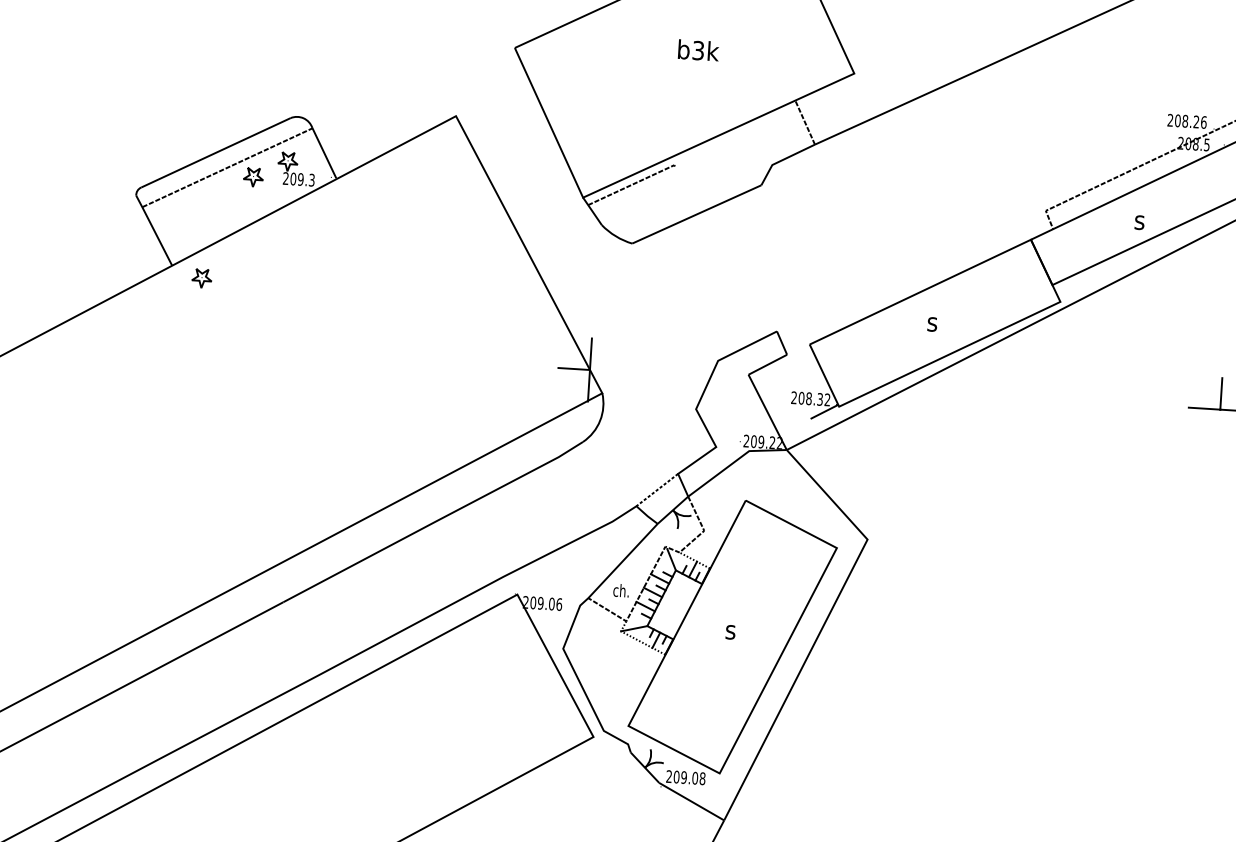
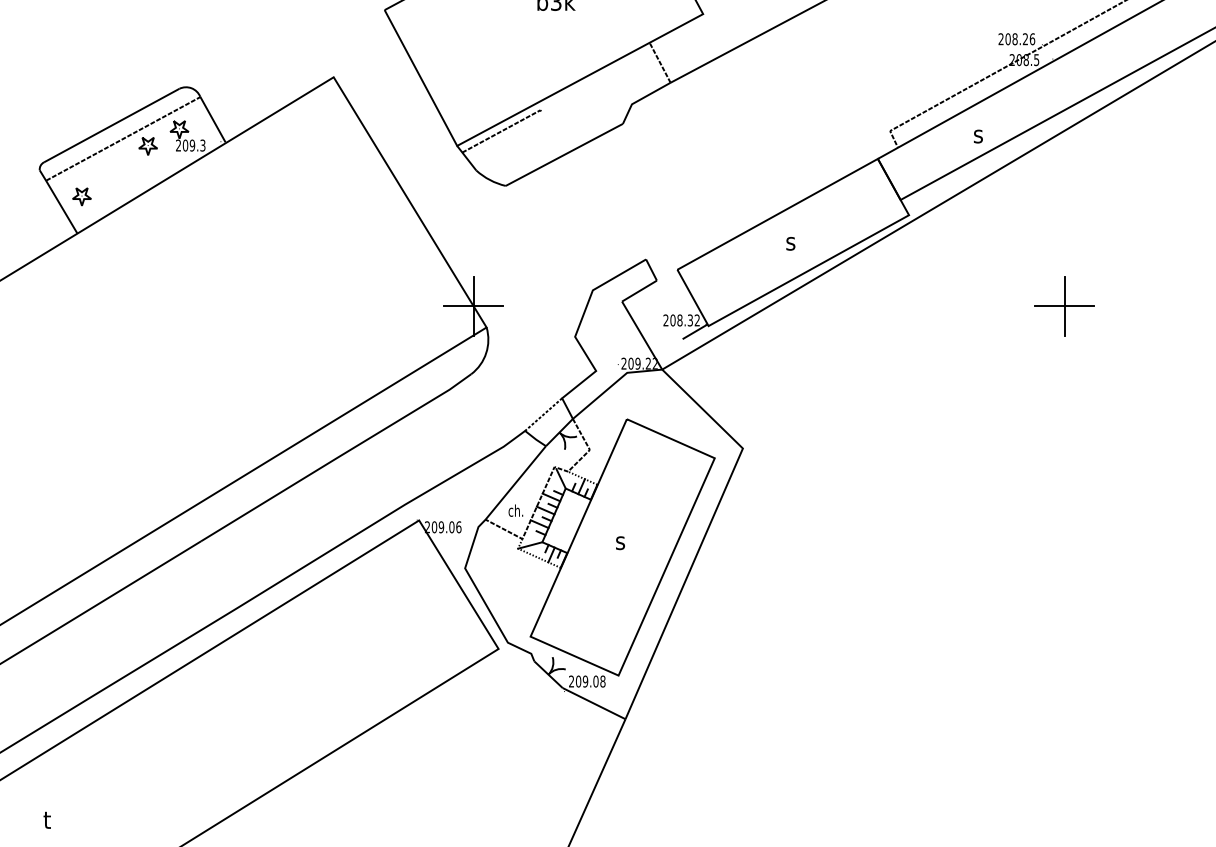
part: (201, 278) -> (81, 196), moved
line: (605, 371) -> (488, 306), added
line: (1219, 425) -> (1064, 321), added

